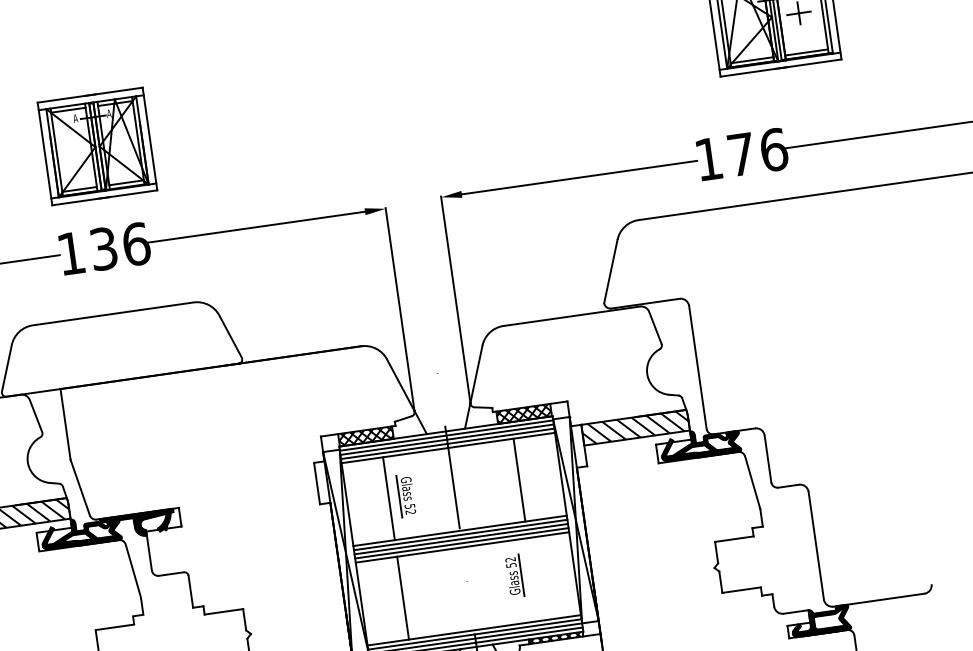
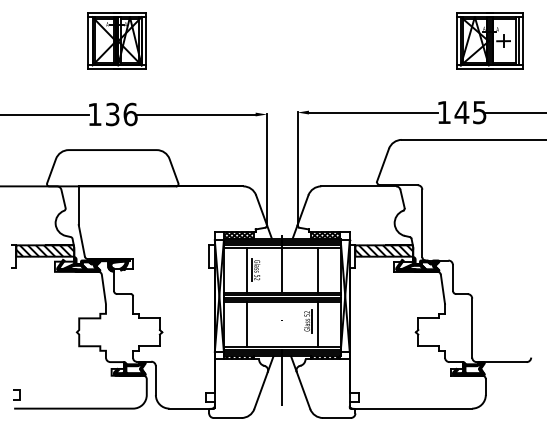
part: (96, 145) -> (116, 40), moved
text: (757, 152) -> (470, 112), 176 -> 145
line: (534, 579) -> (318, 324), added

